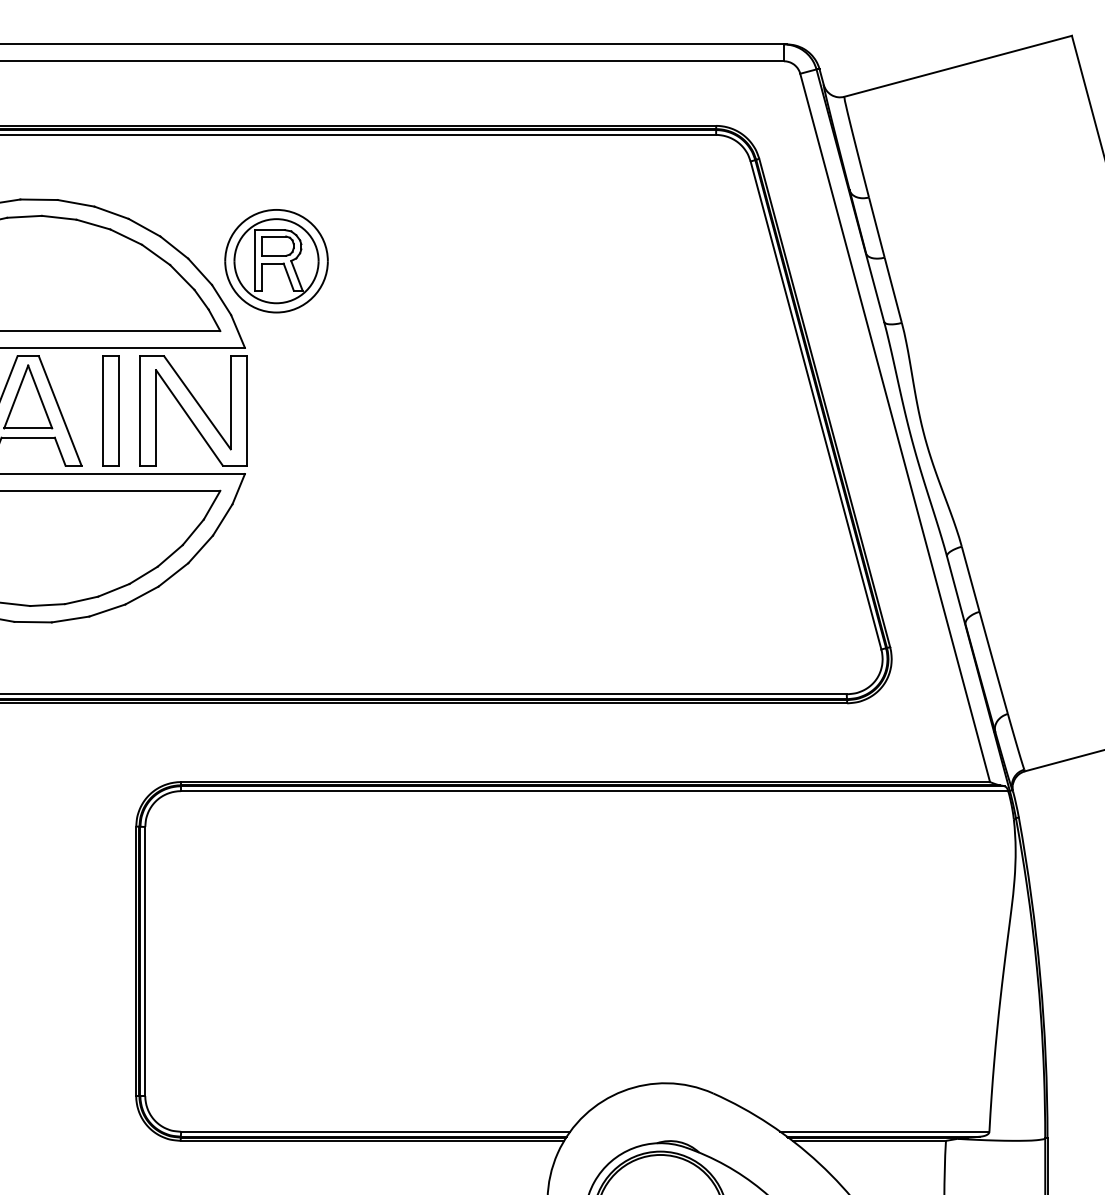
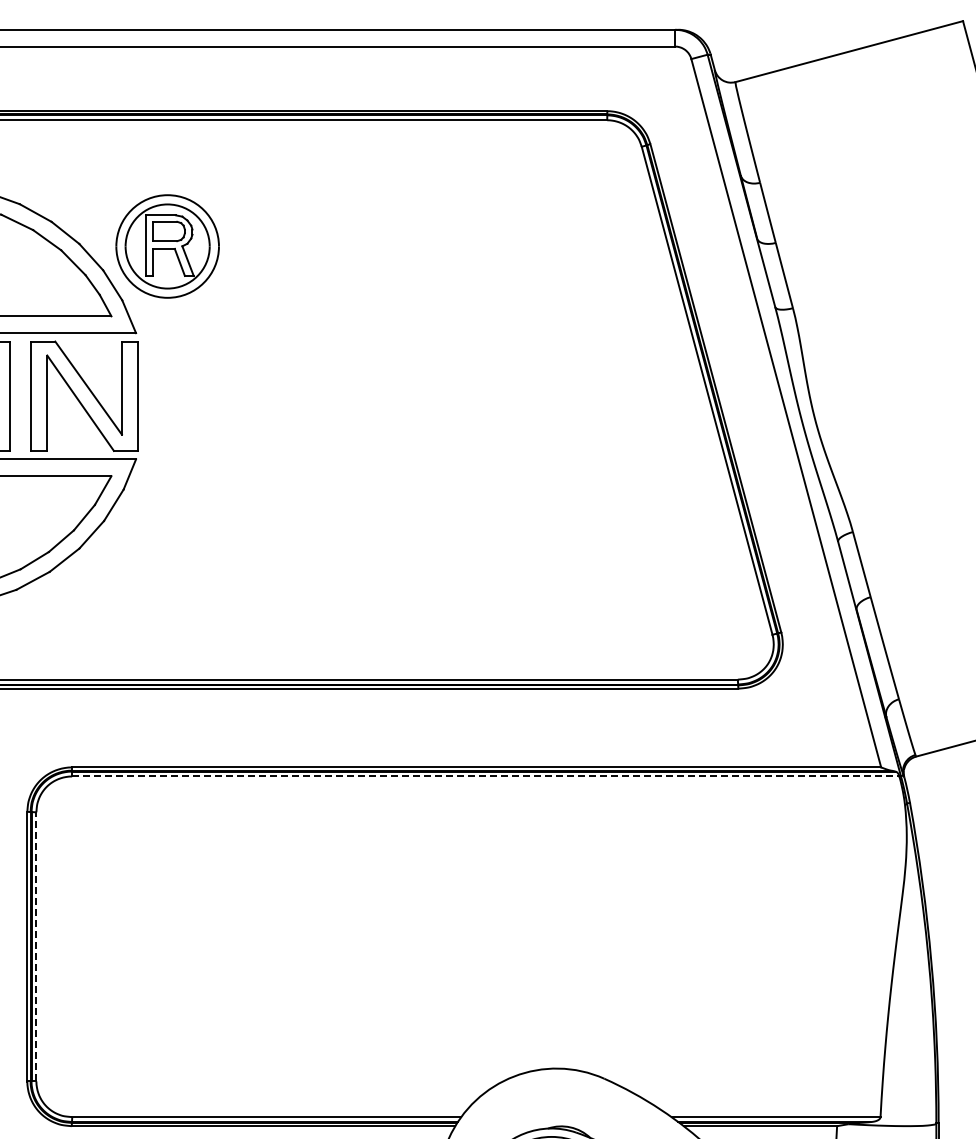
line: (594, 791) -> (485, 776), solid -> dashed
line: (145, 961) -> (36, 946), solid -> dashed

